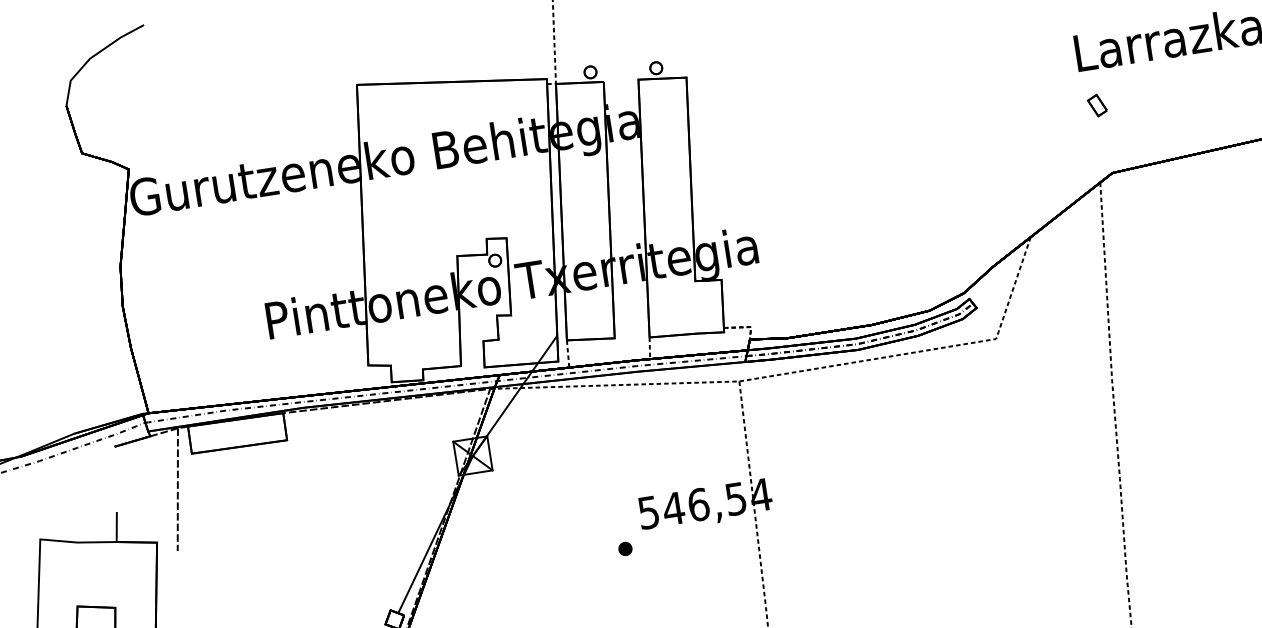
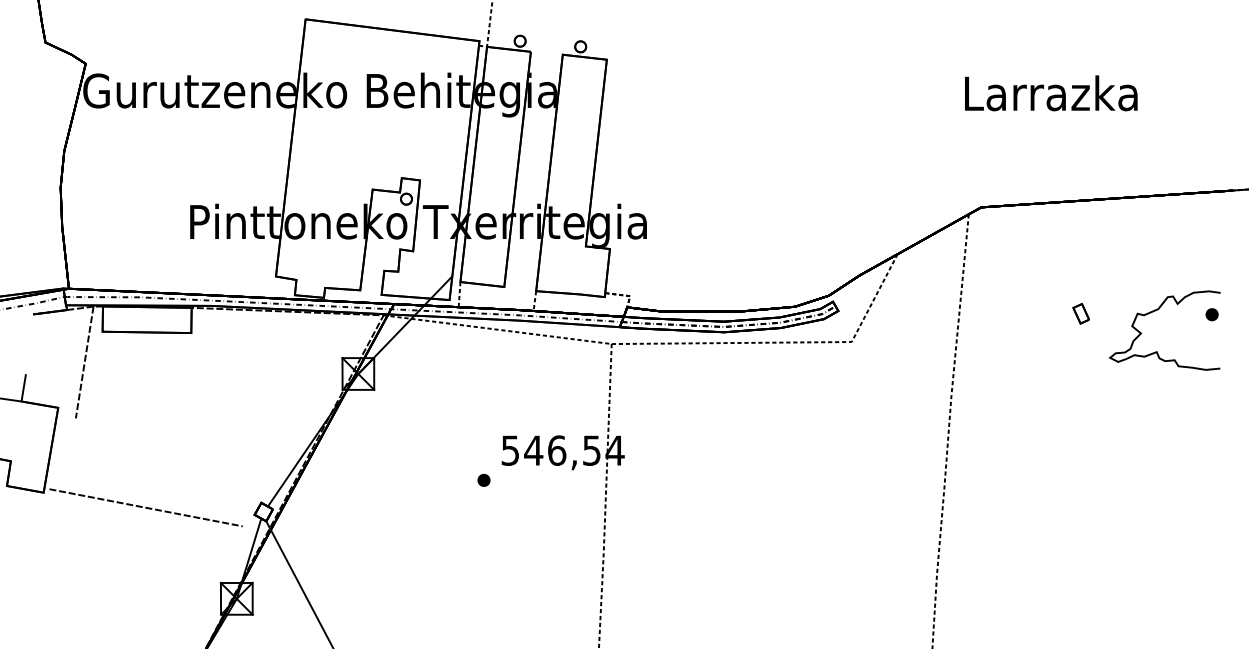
part: (1096, 105) -> (1080, 313), moved

